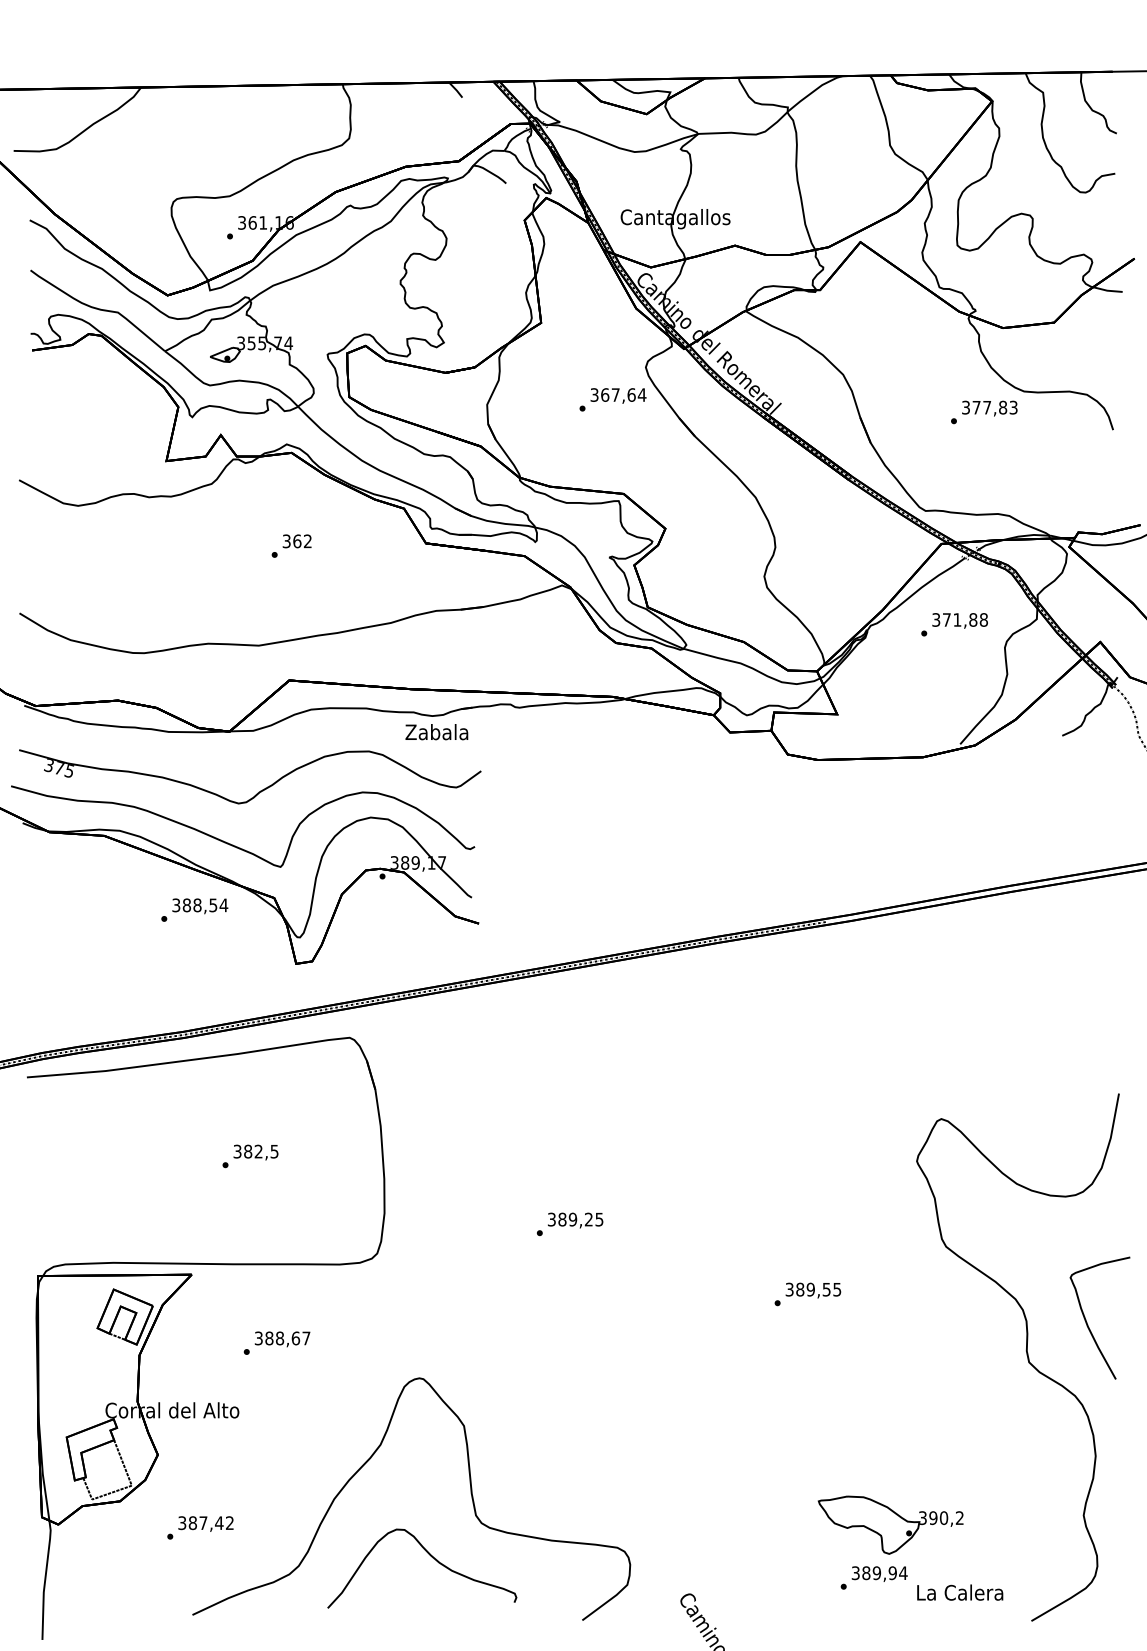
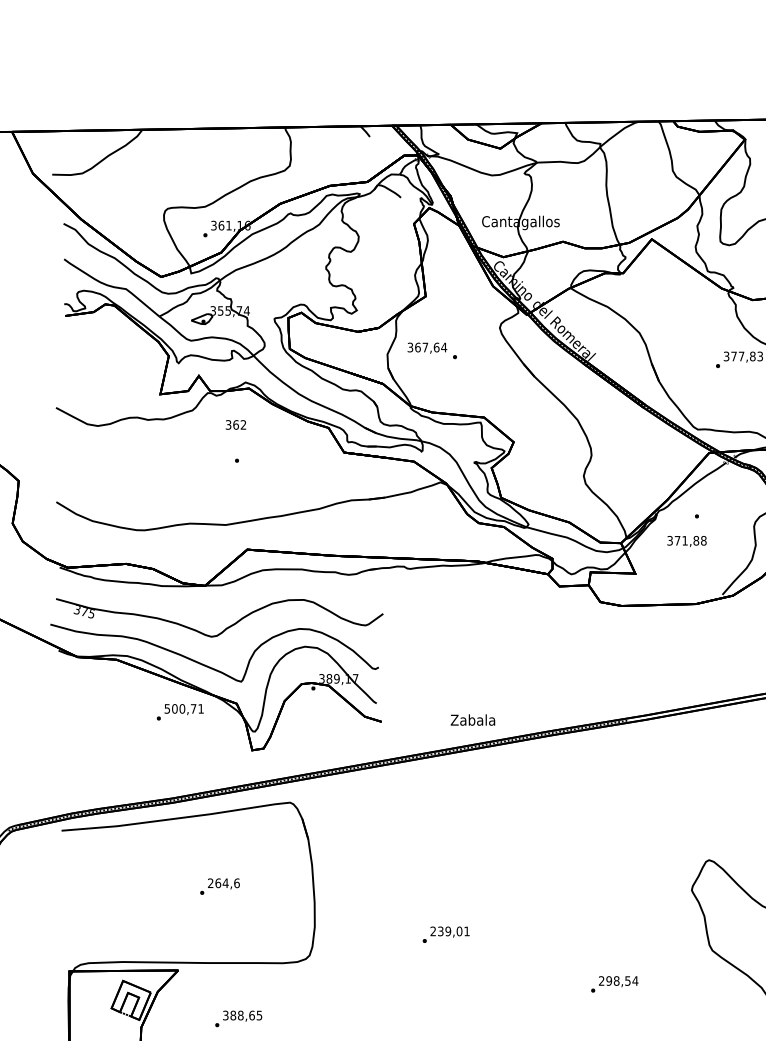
text: (618, 395) -> (427, 347), moved
text: (296, 541) -> (235, 425), moved
text: (959, 620) -> (686, 541), moved
text: (436, 732) -> (472, 720), moved
text: (200, 905) -> (184, 708), 388,54 -> 500,71
text: (255, 1151) -> (223, 883), 382,5 -> 264,6
text: (575, 1219) -> (450, 931), 389,25 -> 239,01
text: (813, 1289) -> (618, 980), 389,55 -> 298,54
text: (306, 1338) -> (259, 1015), 388,67 -> 388,65

